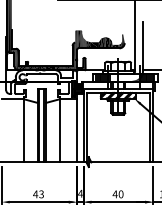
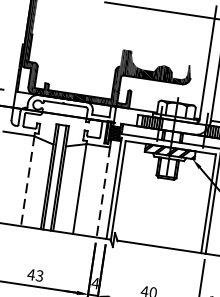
line: (23, 130) -> (27, 181), solid -> dashed
line: (76, 130) -> (103, 192), solid -> dashed

